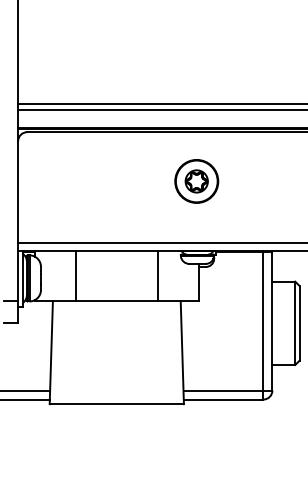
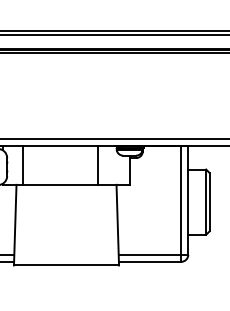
part: (196, 181) -> (128, 91), removed
line: (75, 276) -> (22, 165), moved

